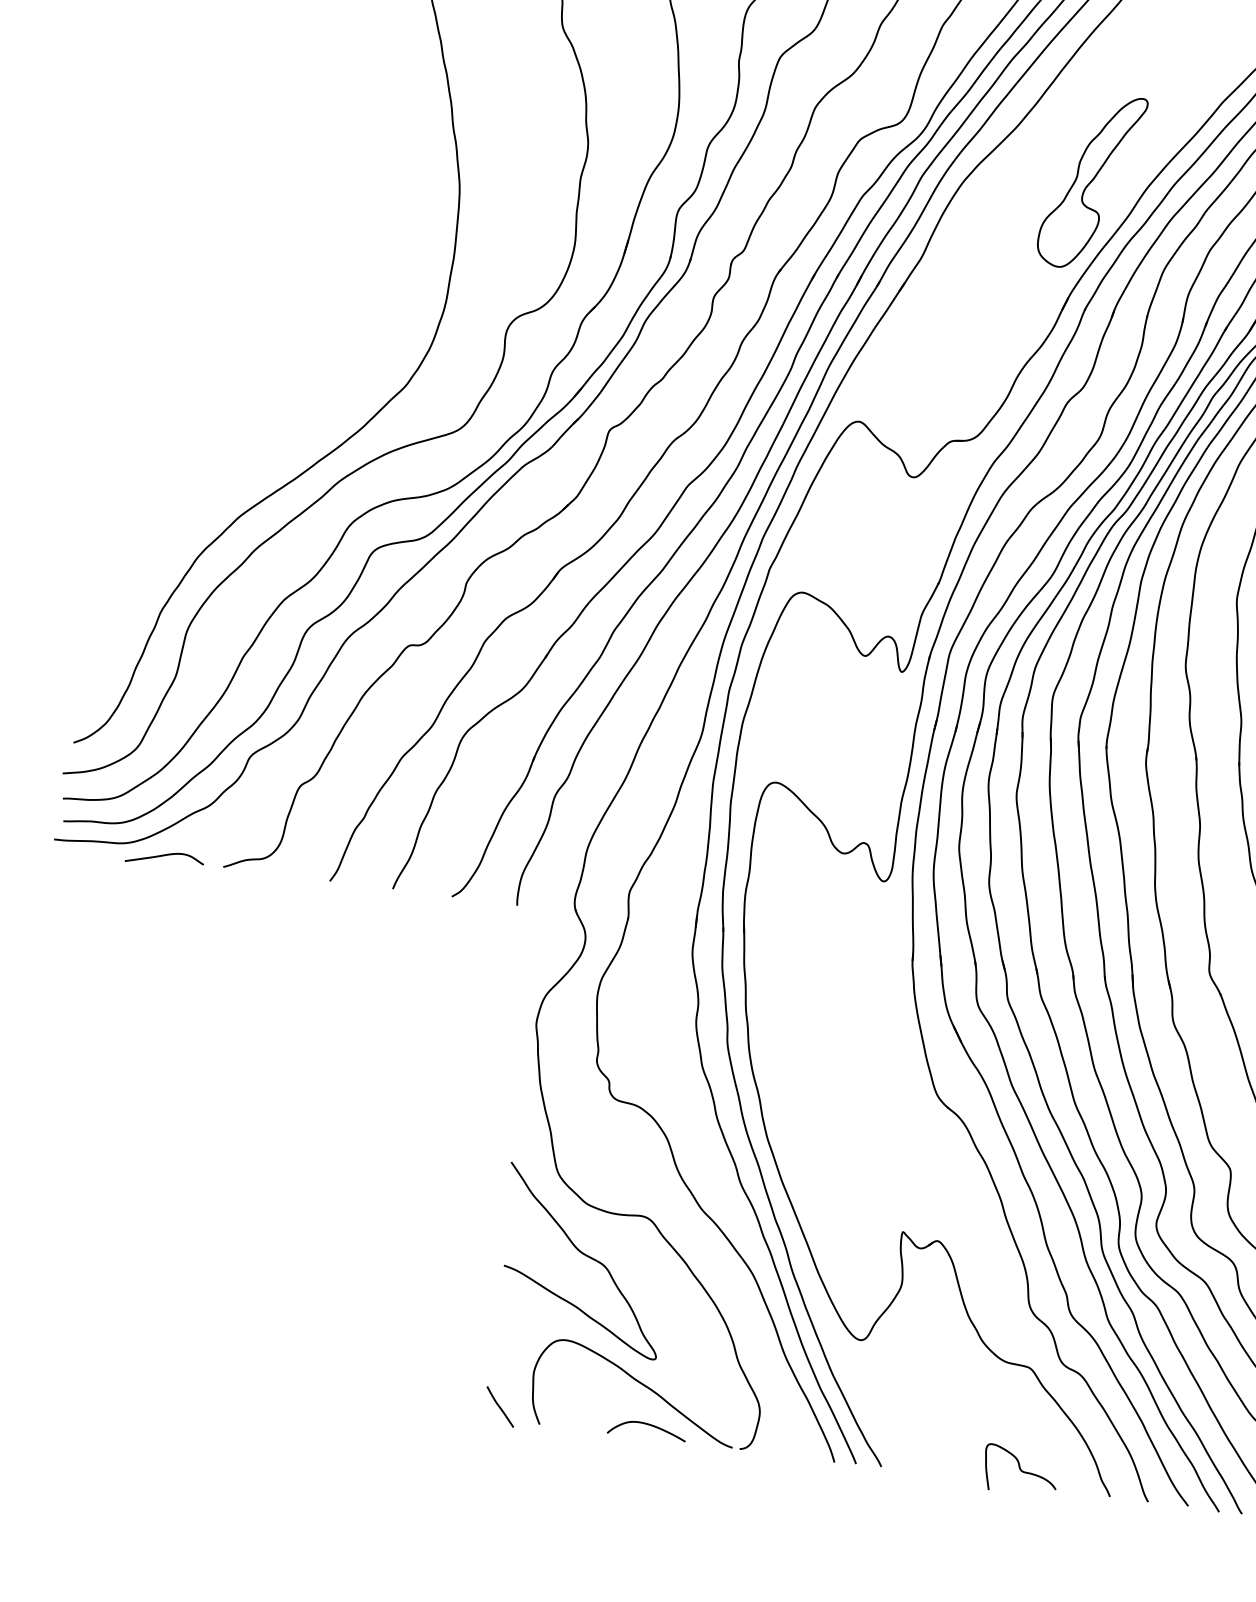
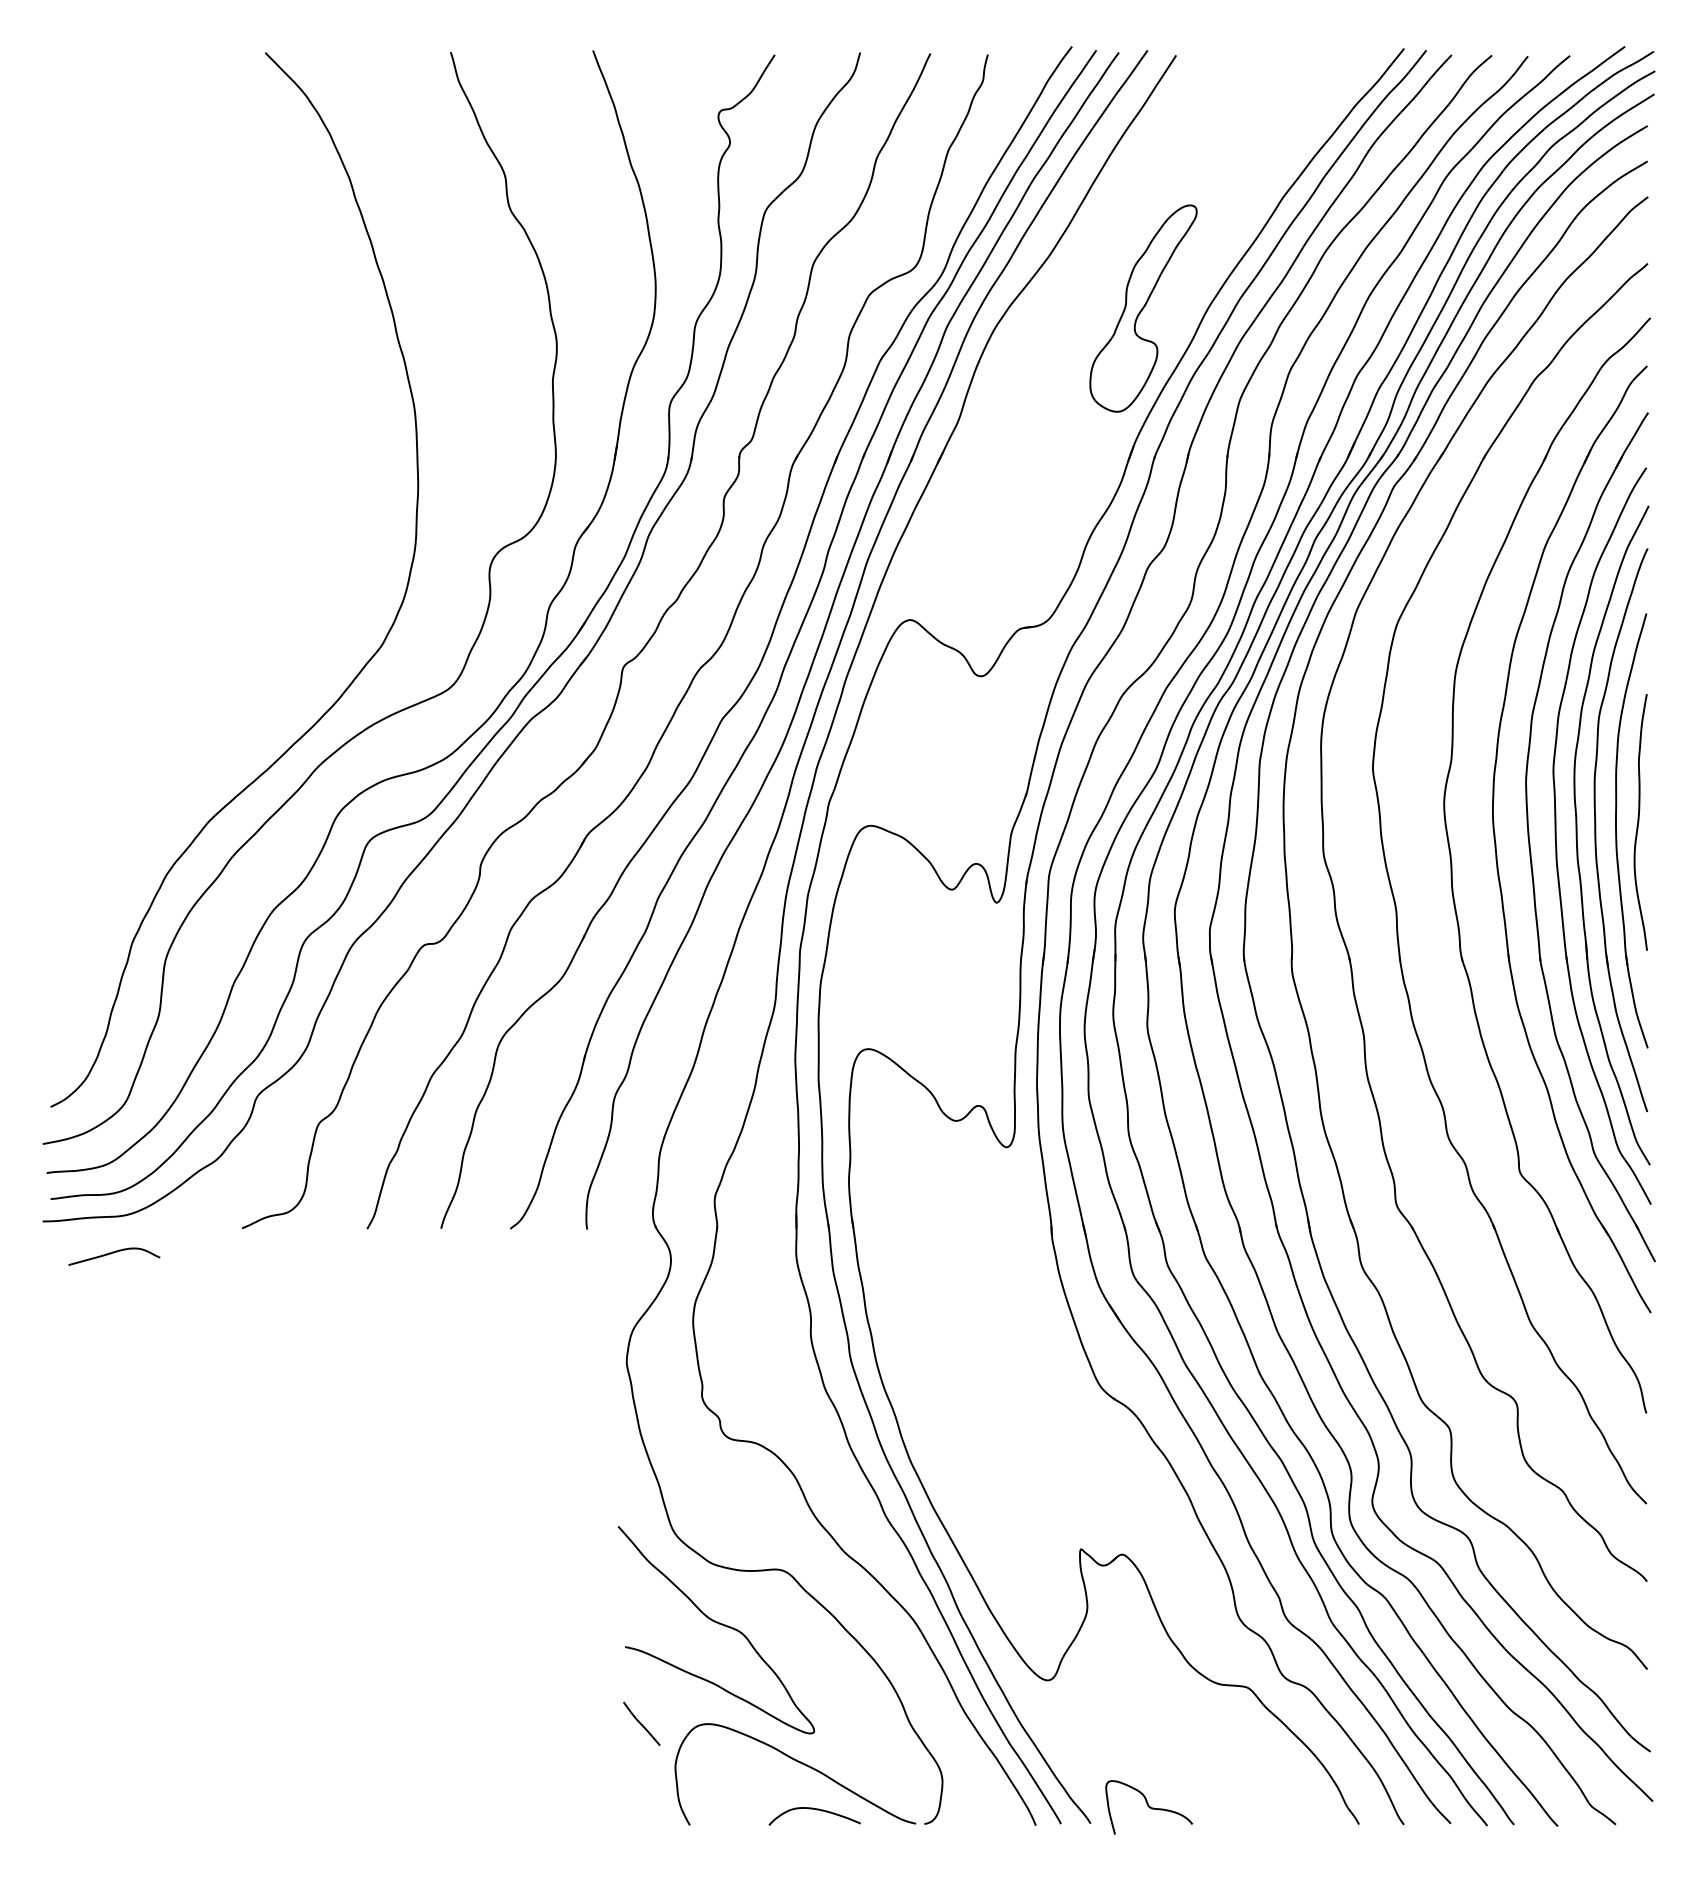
curve: (165, 856) -> (114, 1253), moved
curve: (500, 1406) -> (641, 1723), moved
curve: (1020, 1470) -> (1148, 1807), moved

